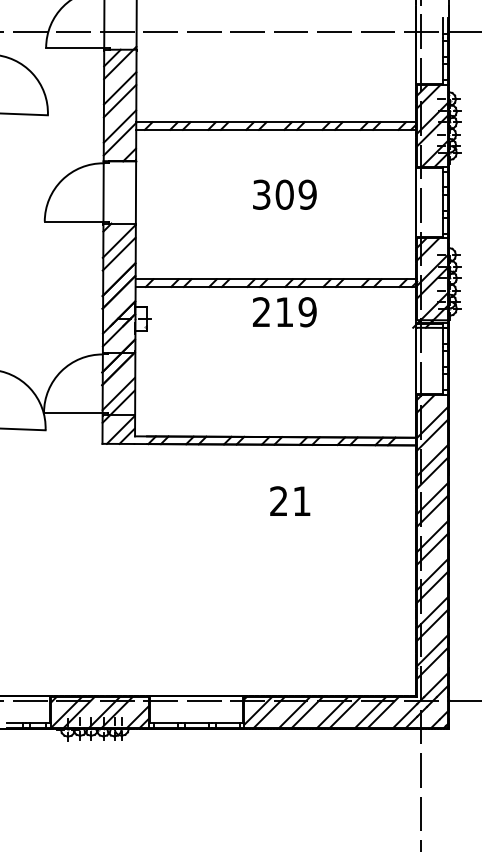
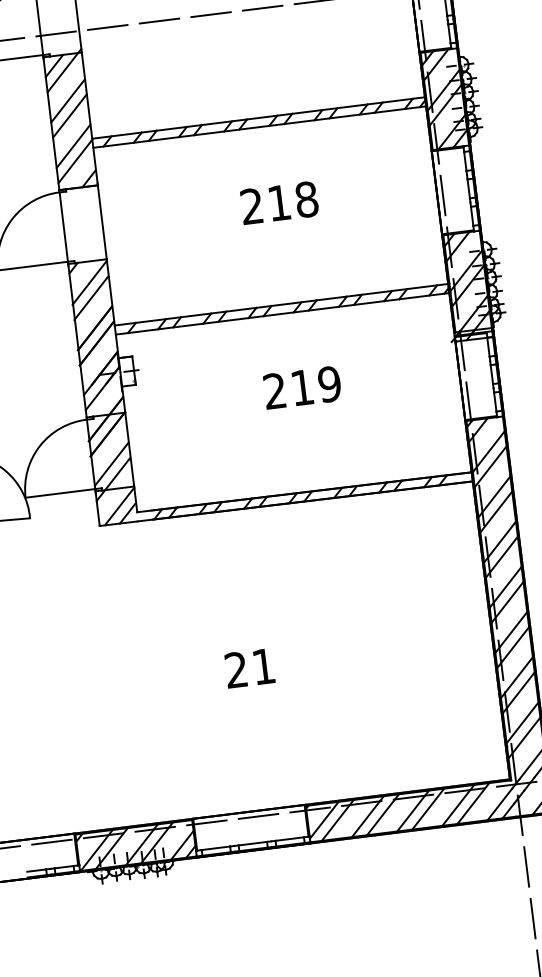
text: (284, 194) -> (279, 202), 309 -> 218
text: (284, 312) -> (302, 388), moved
text: (290, 500) -> (250, 667), moved

